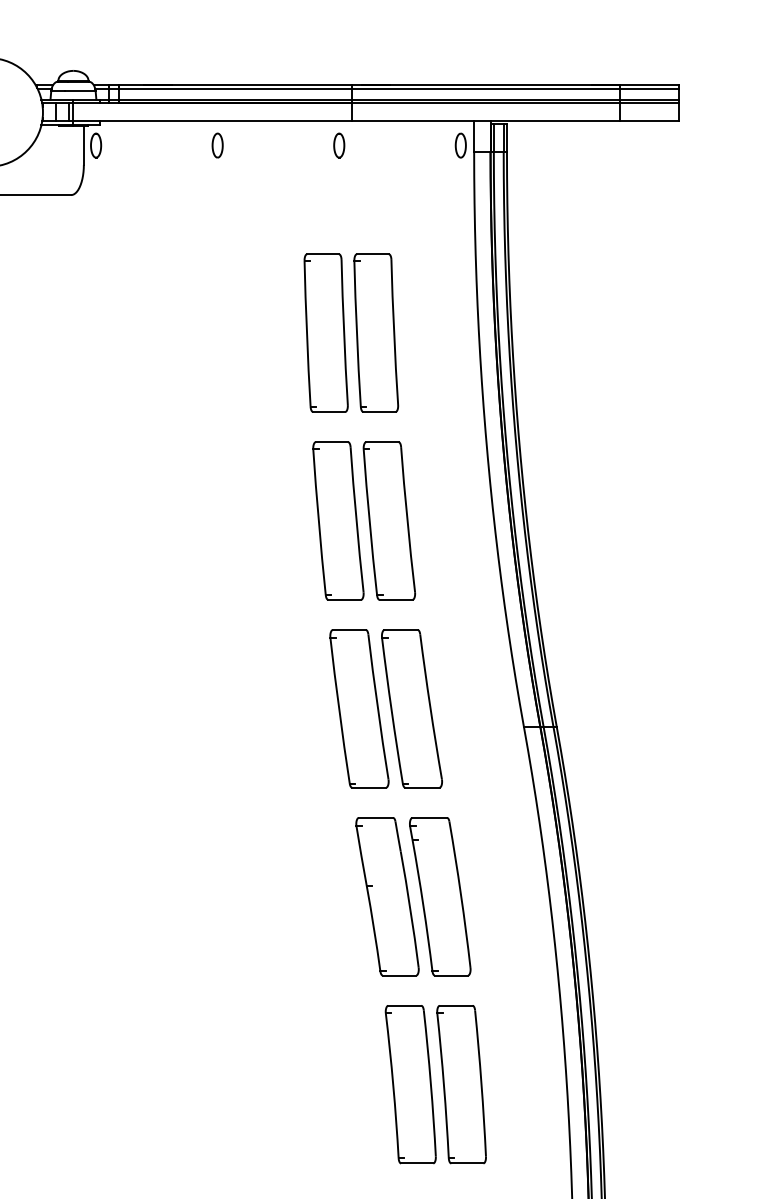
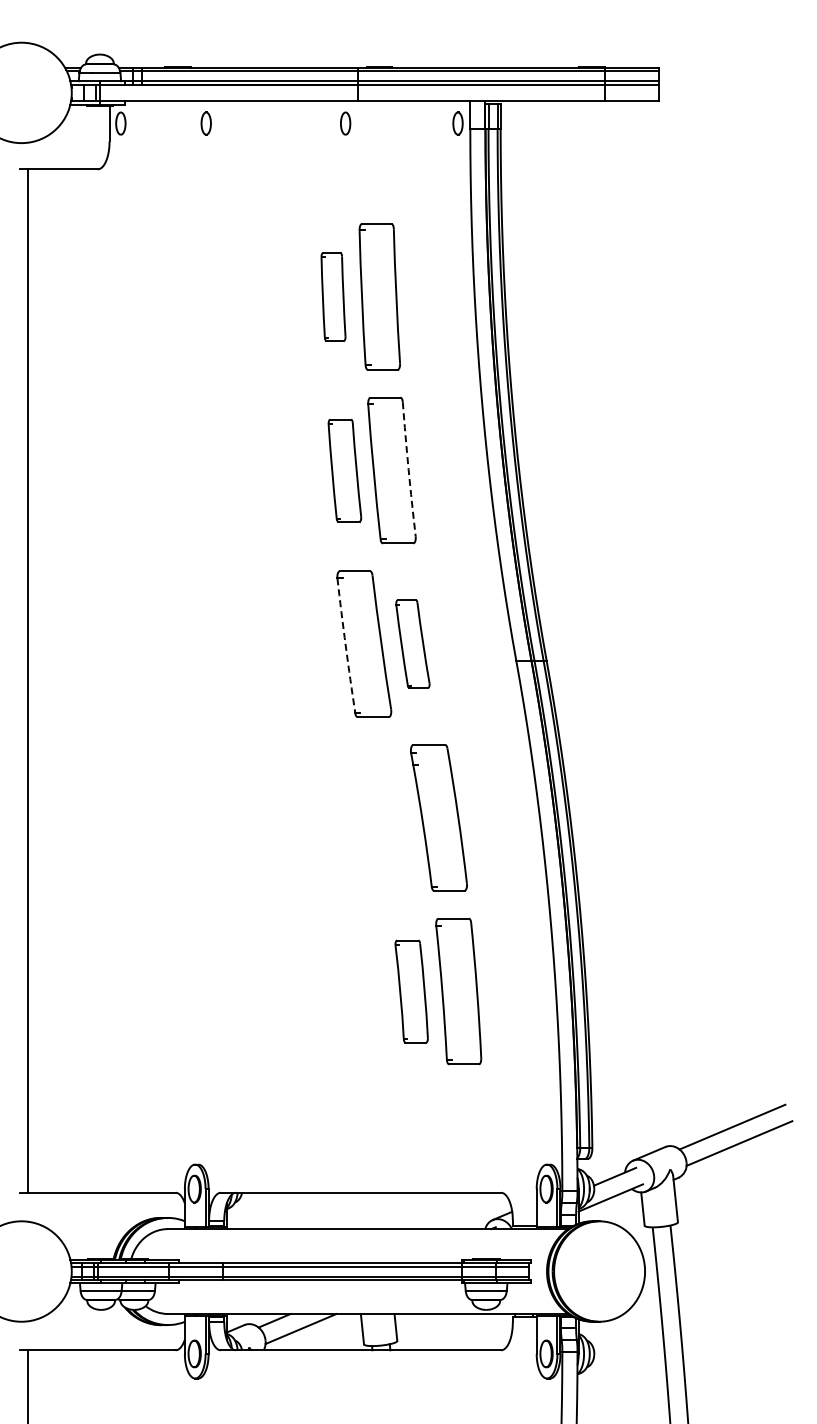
part: (216, 145) -> (205, 123), moved
part: (326, 332) -> (333, 296), size x0.6
arc: (407, 519) -> (408, 469), solid -> dashed
part: (338, 520) -> (344, 470), size x0.7
part: (411, 708) -> (412, 643), size x0.6
arc: (339, 710) -> (345, 645), solid -> dashed
part: (386, 896) -> (389, 817), removed
part: (410, 1084) -> (411, 991), size x0.7

